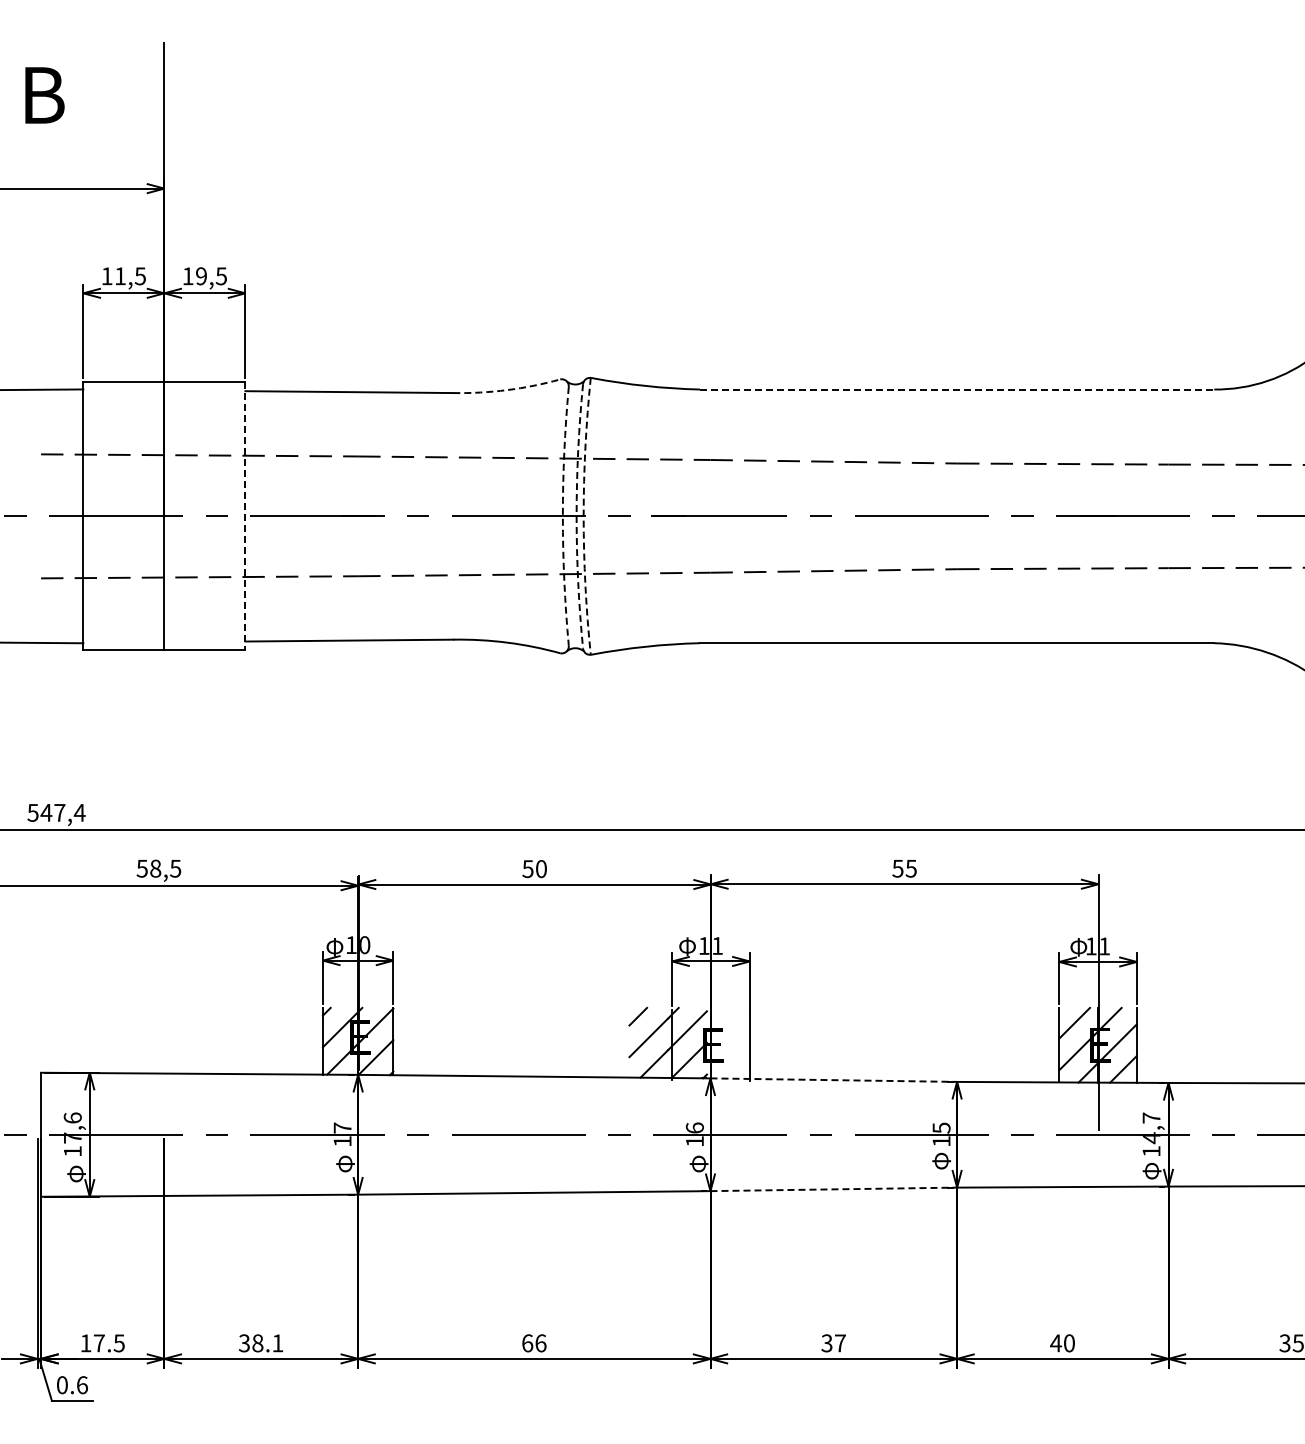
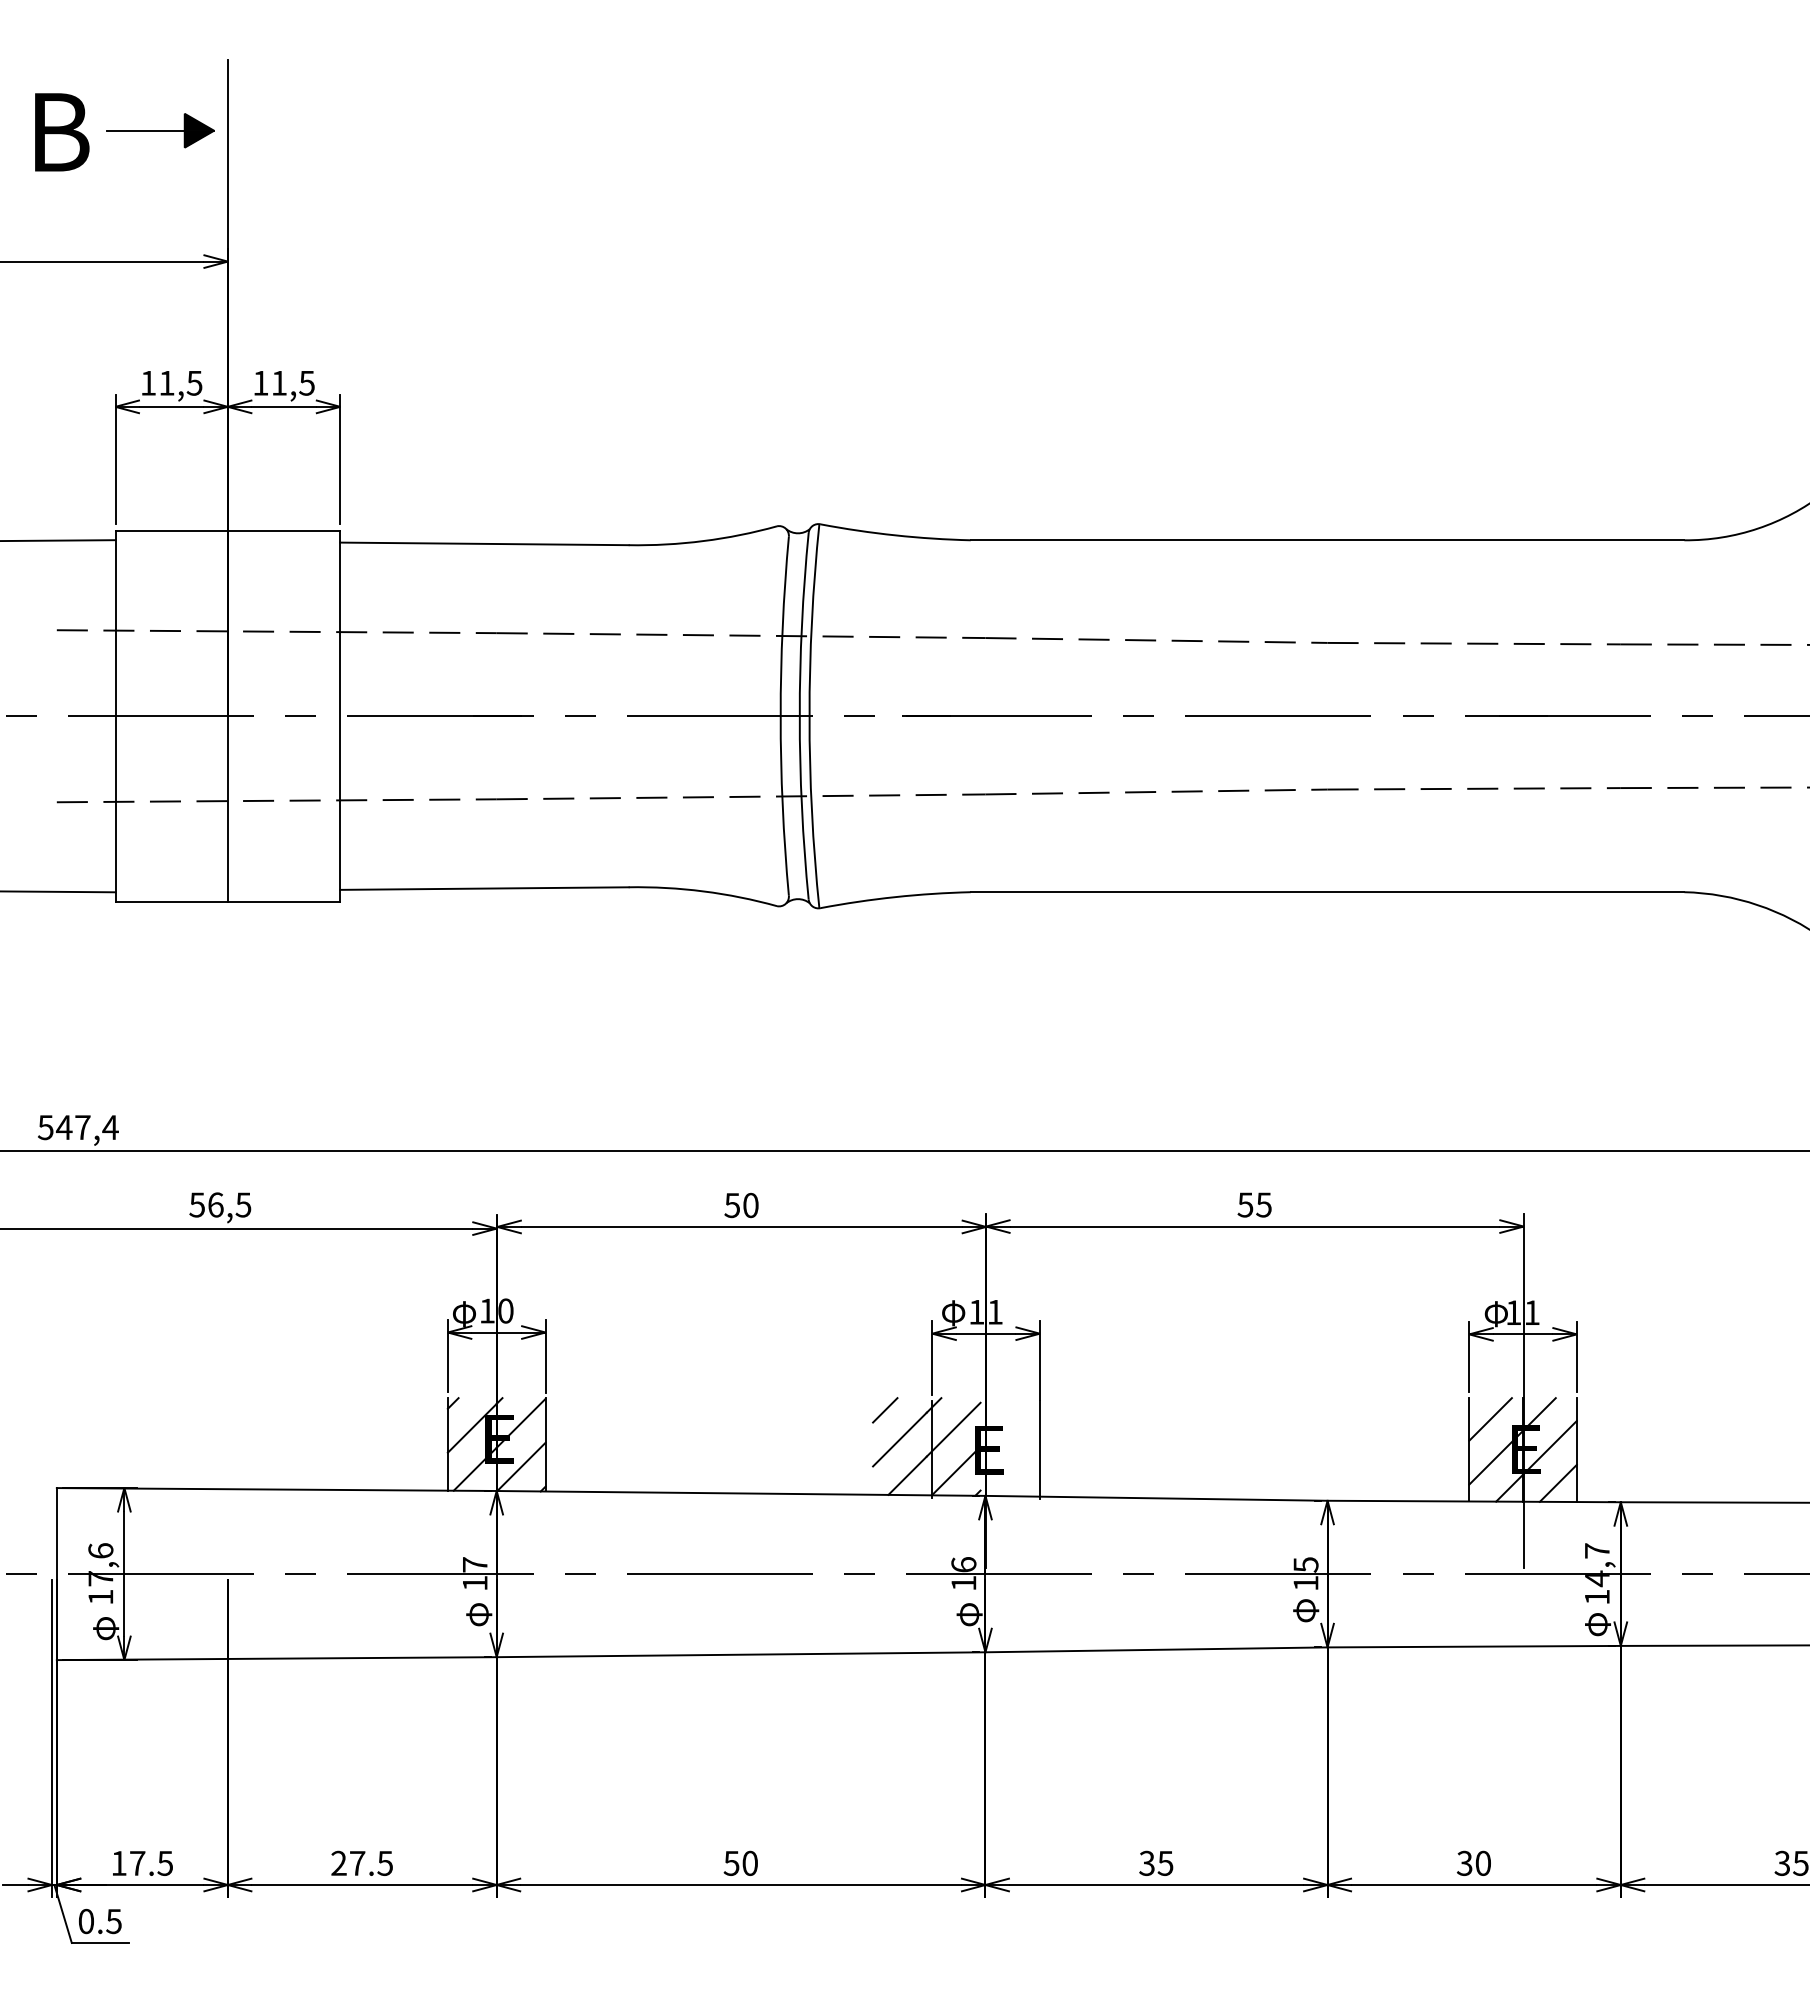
part: (115, 94) -> (160, 131), added
text: (201, 276) -> (279, 383), 19,5 -> 11,5
line: (957, 389) -> (1328, 540), dashed -> solid
arc: (507, 390) -> (703, 541), dashed -> solid
line: (245, 516) -> (340, 716), dashed -> solid
arc: (562, 516) -> (780, 716), dashed -> solid
arc: (576, 516) -> (799, 716), dashed -> solid
arc: (583, 516) -> (809, 716), dashed -> solid
text: (155, 868) -> (215, 1204), 58,5 -> 56,5
line: (834, 1080) -> (1157, 1498), dashed -> solid
line: (834, 1189) -> (1157, 1650), dashed -> solid
text: (261, 1343) -> (362, 1863), 38.1 -> 27.5
text: (534, 1343) -> (741, 1863), 66 -> 50
text: (839, 1343) -> (1164, 1863), 37 -> 35
text: (1055, 1343) -> (1464, 1863), 40 -> 30
text: (81, 1385) -> (112, 1921), 0.6 -> 0.5

